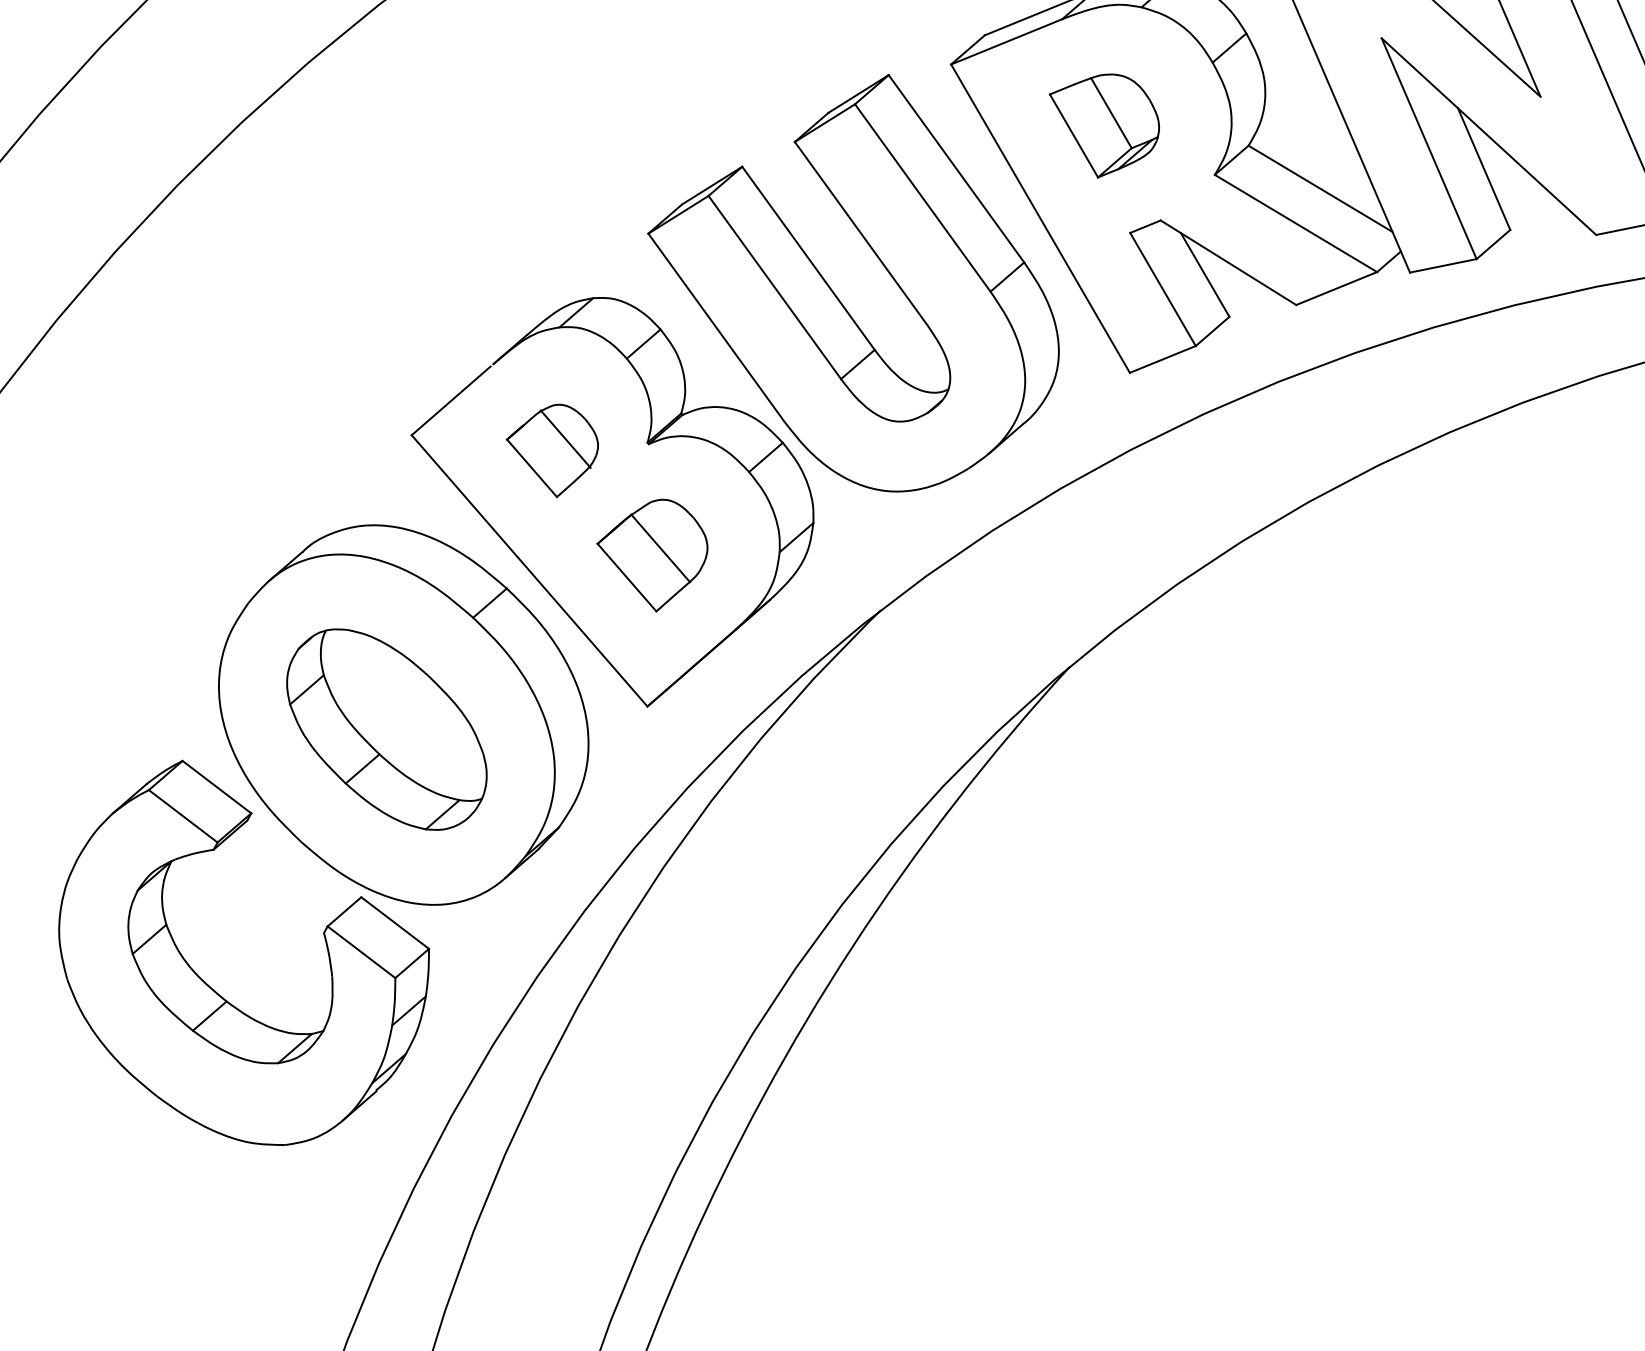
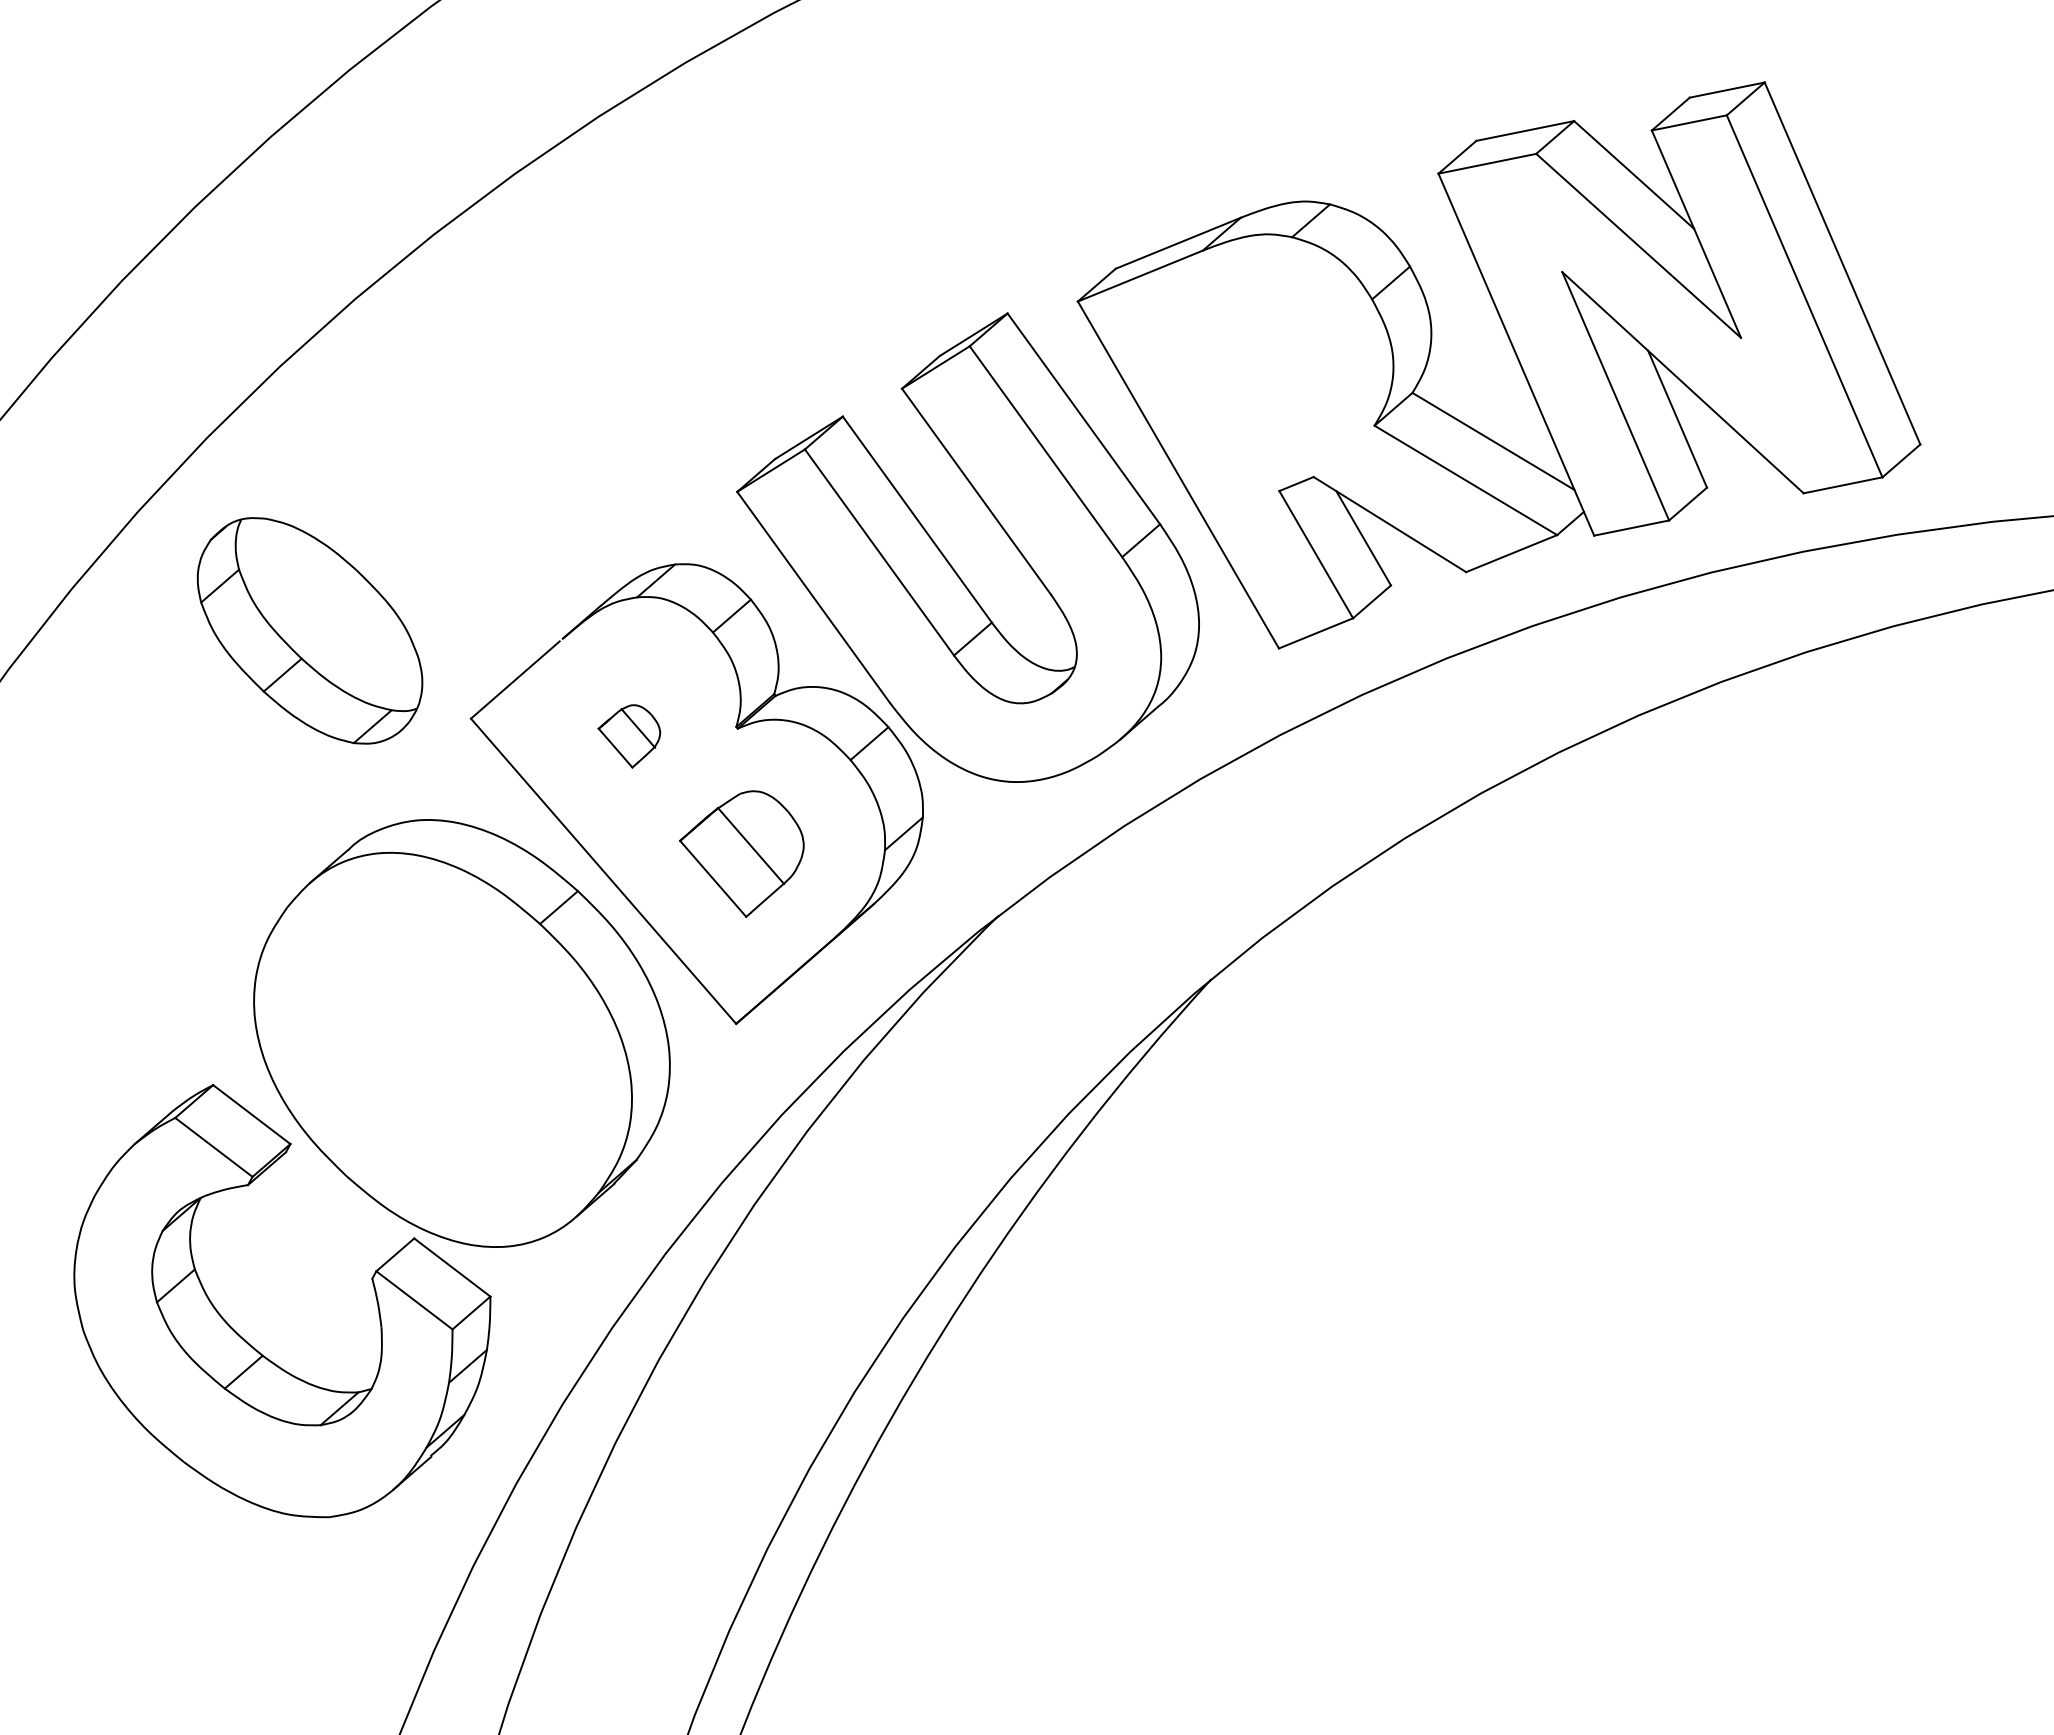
part: (1104, 125) -> (1250, 370), removed
part: (552, 451) -> (629, 736), size x0.6
part: (386, 729) -> (309, 630), moved

